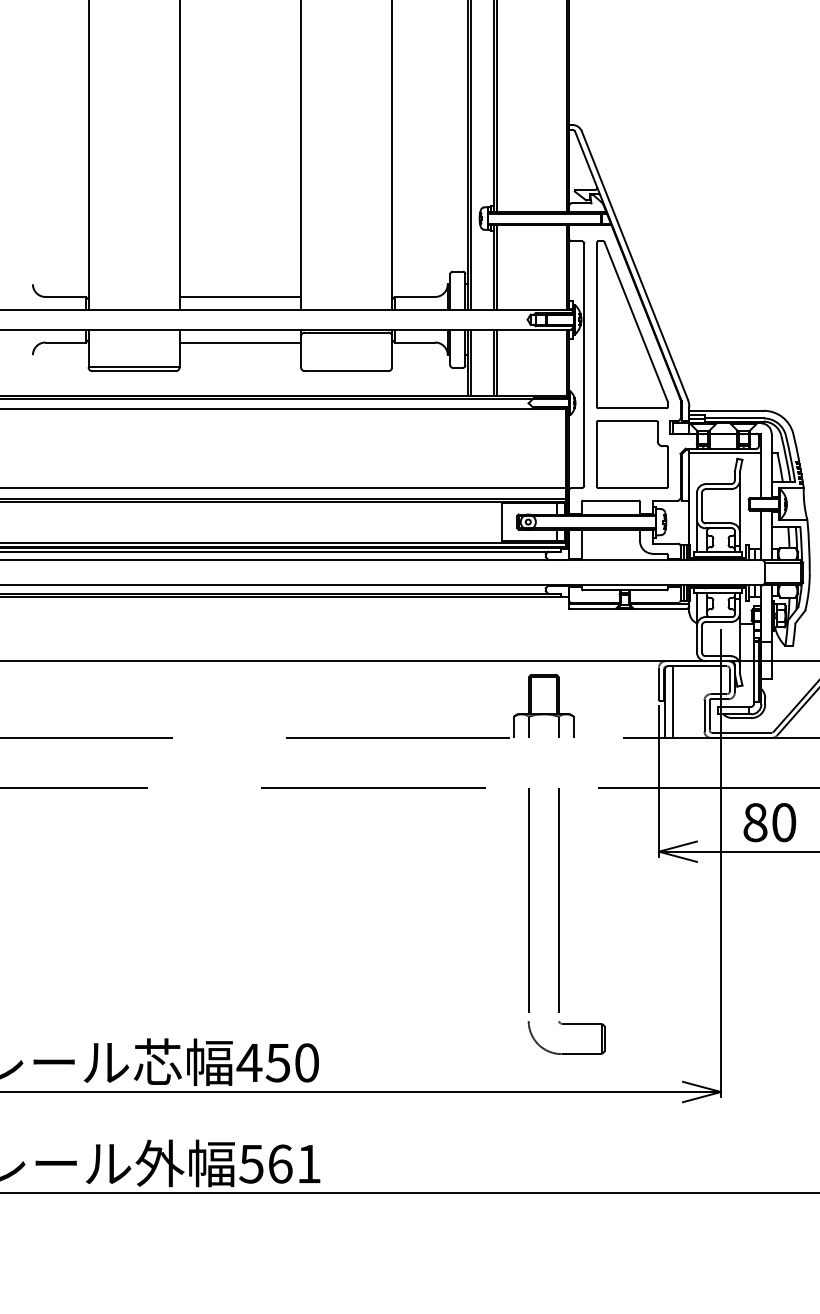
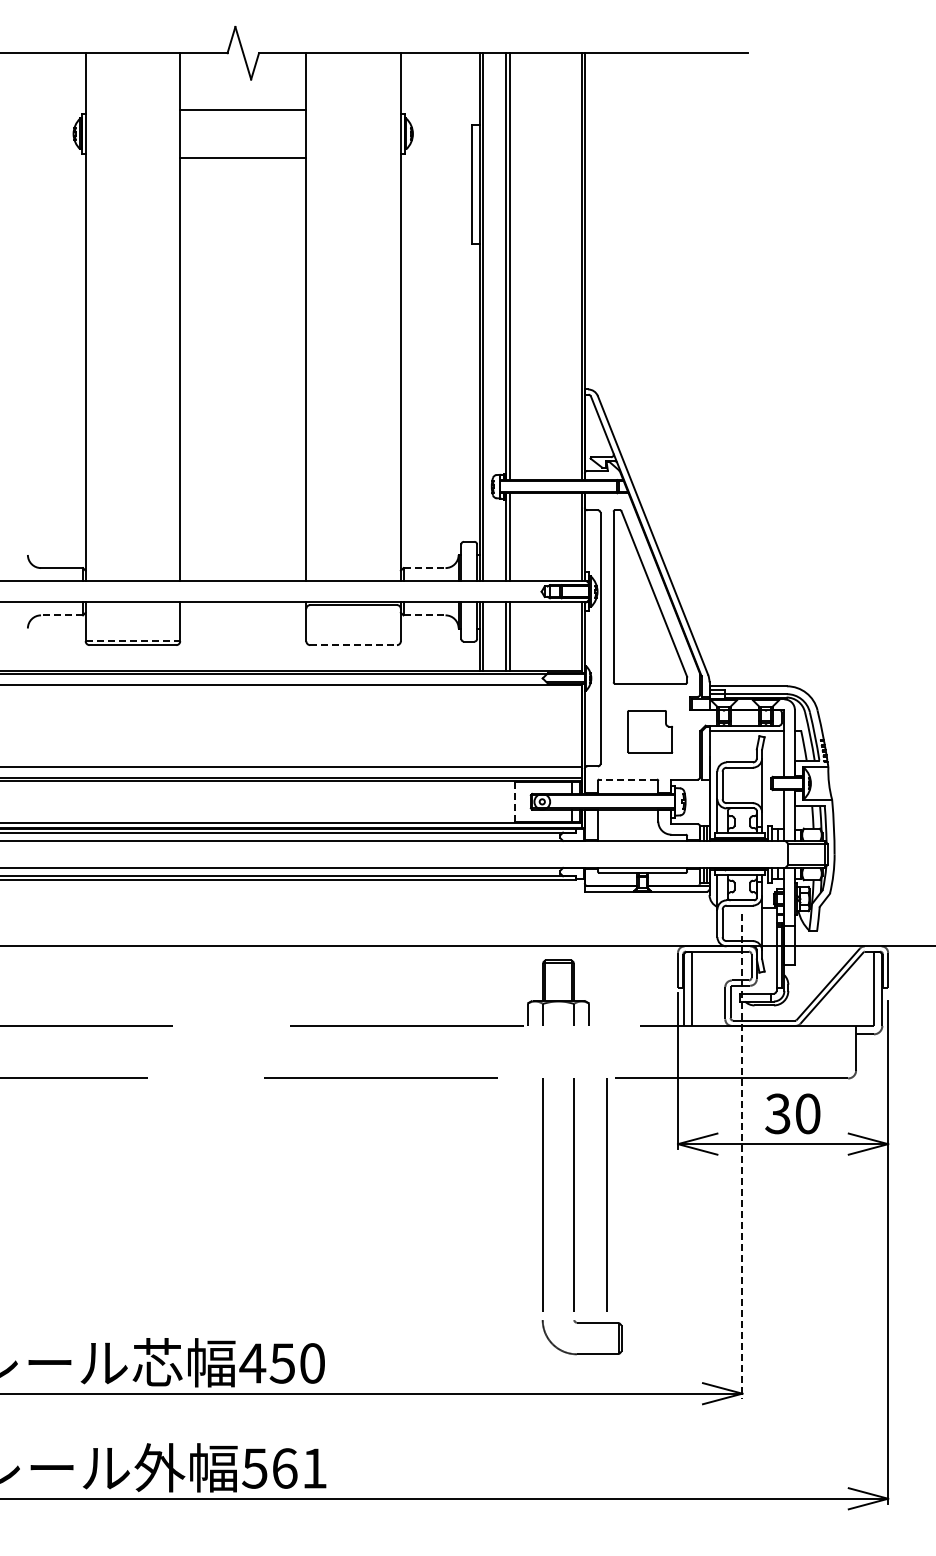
line: (240, 297) -> (243, 568), removed
line: (415, 297) -> (425, 568), solid -> dashed
line: (65, 342) -> (61, 615), solid -> dashed
line: (240, 342) -> (243, 615), removed
line: (415, 342) -> (425, 615), solid -> dashed
line: (134, 366) -> (133, 640), solid -> dashed
line: (347, 371) -> (354, 645), solid -> dashed
part: (631, 454) -> (649, 731), size x0.6
line: (611, 500) -> (628, 779), solid -> dashed
line: (501, 521) -> (514, 801), solid -> dashed
text: (754, 822) -> (777, 1113), 80 -> 30
line: (721, 863) -> (742, 1156), solid -> dashed
line: (590, 900) -> (606, 1194), added

